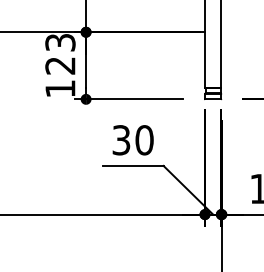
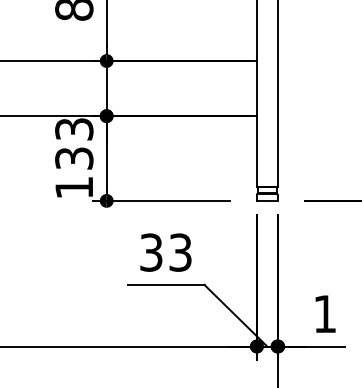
text: (60, 65) -> (74, 158), 123 -> 133
text: (144, 140) -> (180, 252), 30 -> 33

